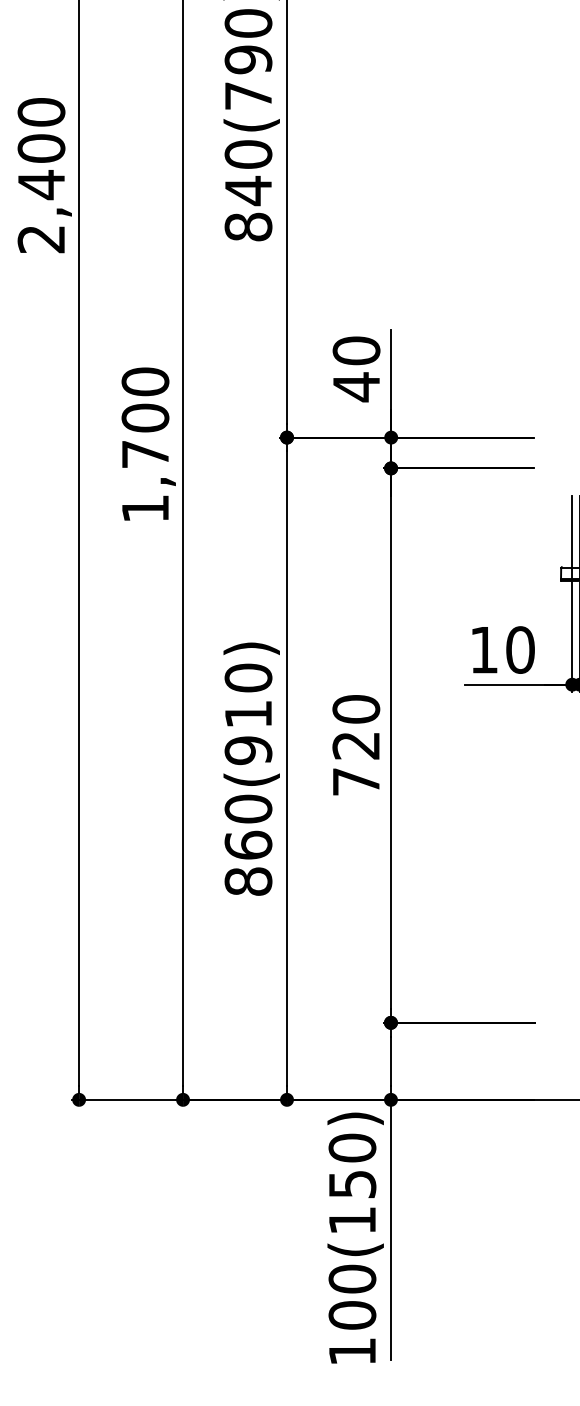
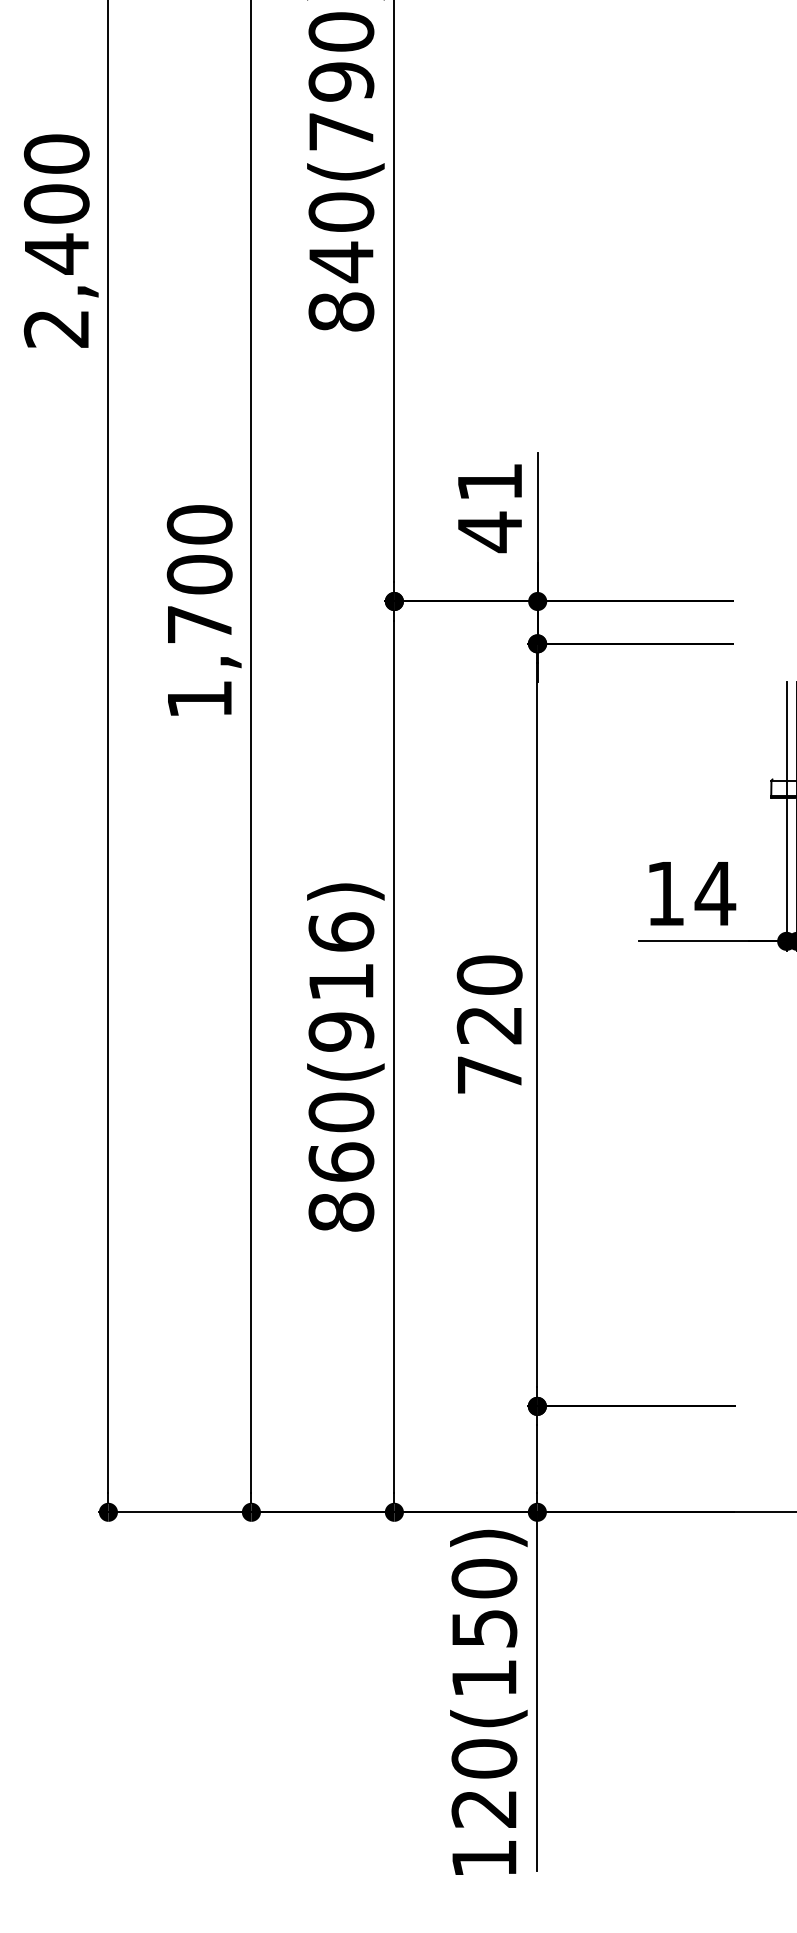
text: (356, 350) -> (489, 481), 40 -> 41
text: (520, 649) -> (715, 893), 10 -> 14
text: (248, 677) -> (341, 931), 860(910) -> 860(916)
text: (352, 1315) -> (484, 1808), 100(150) -> 120(150)

